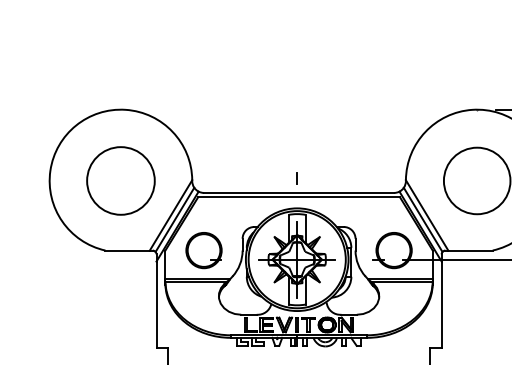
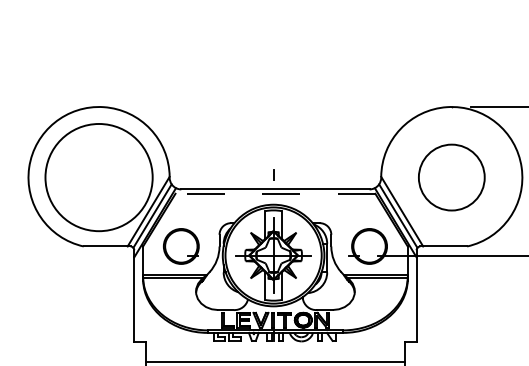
circle: (120, 180) -> (98, 177), size x1.6
line: (299, 197) -> (275, 193), solid -> dashed

